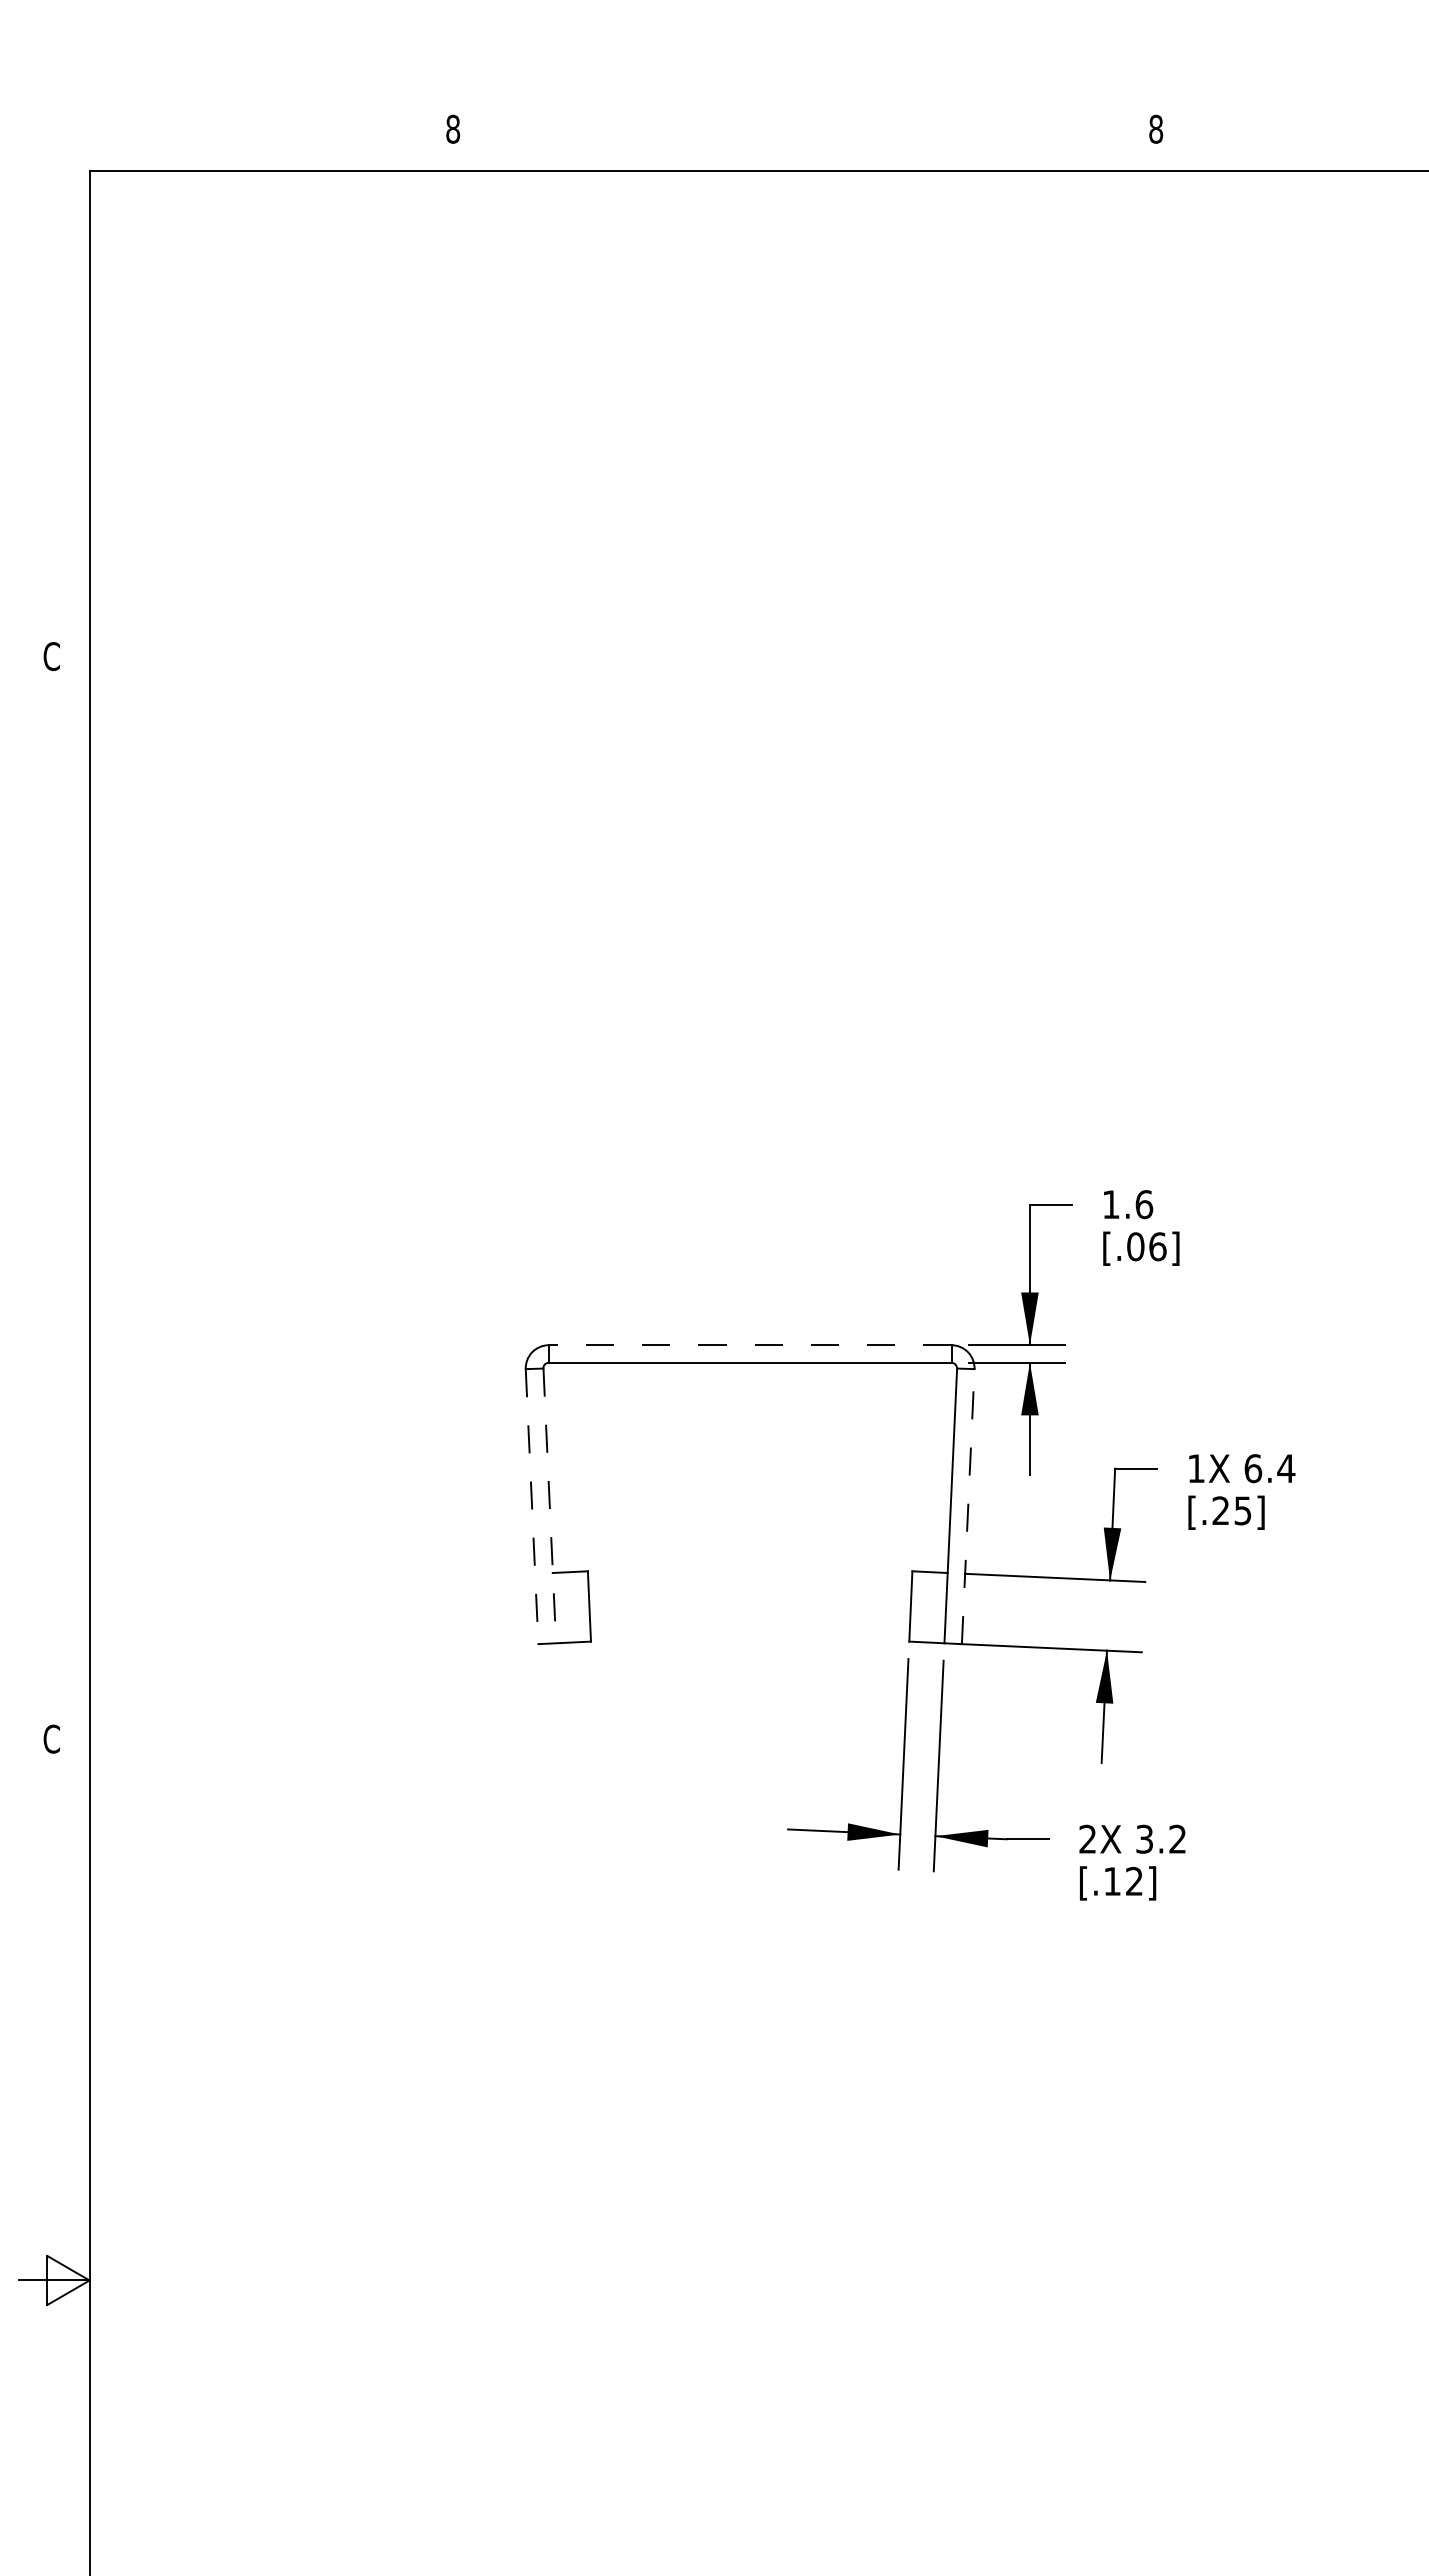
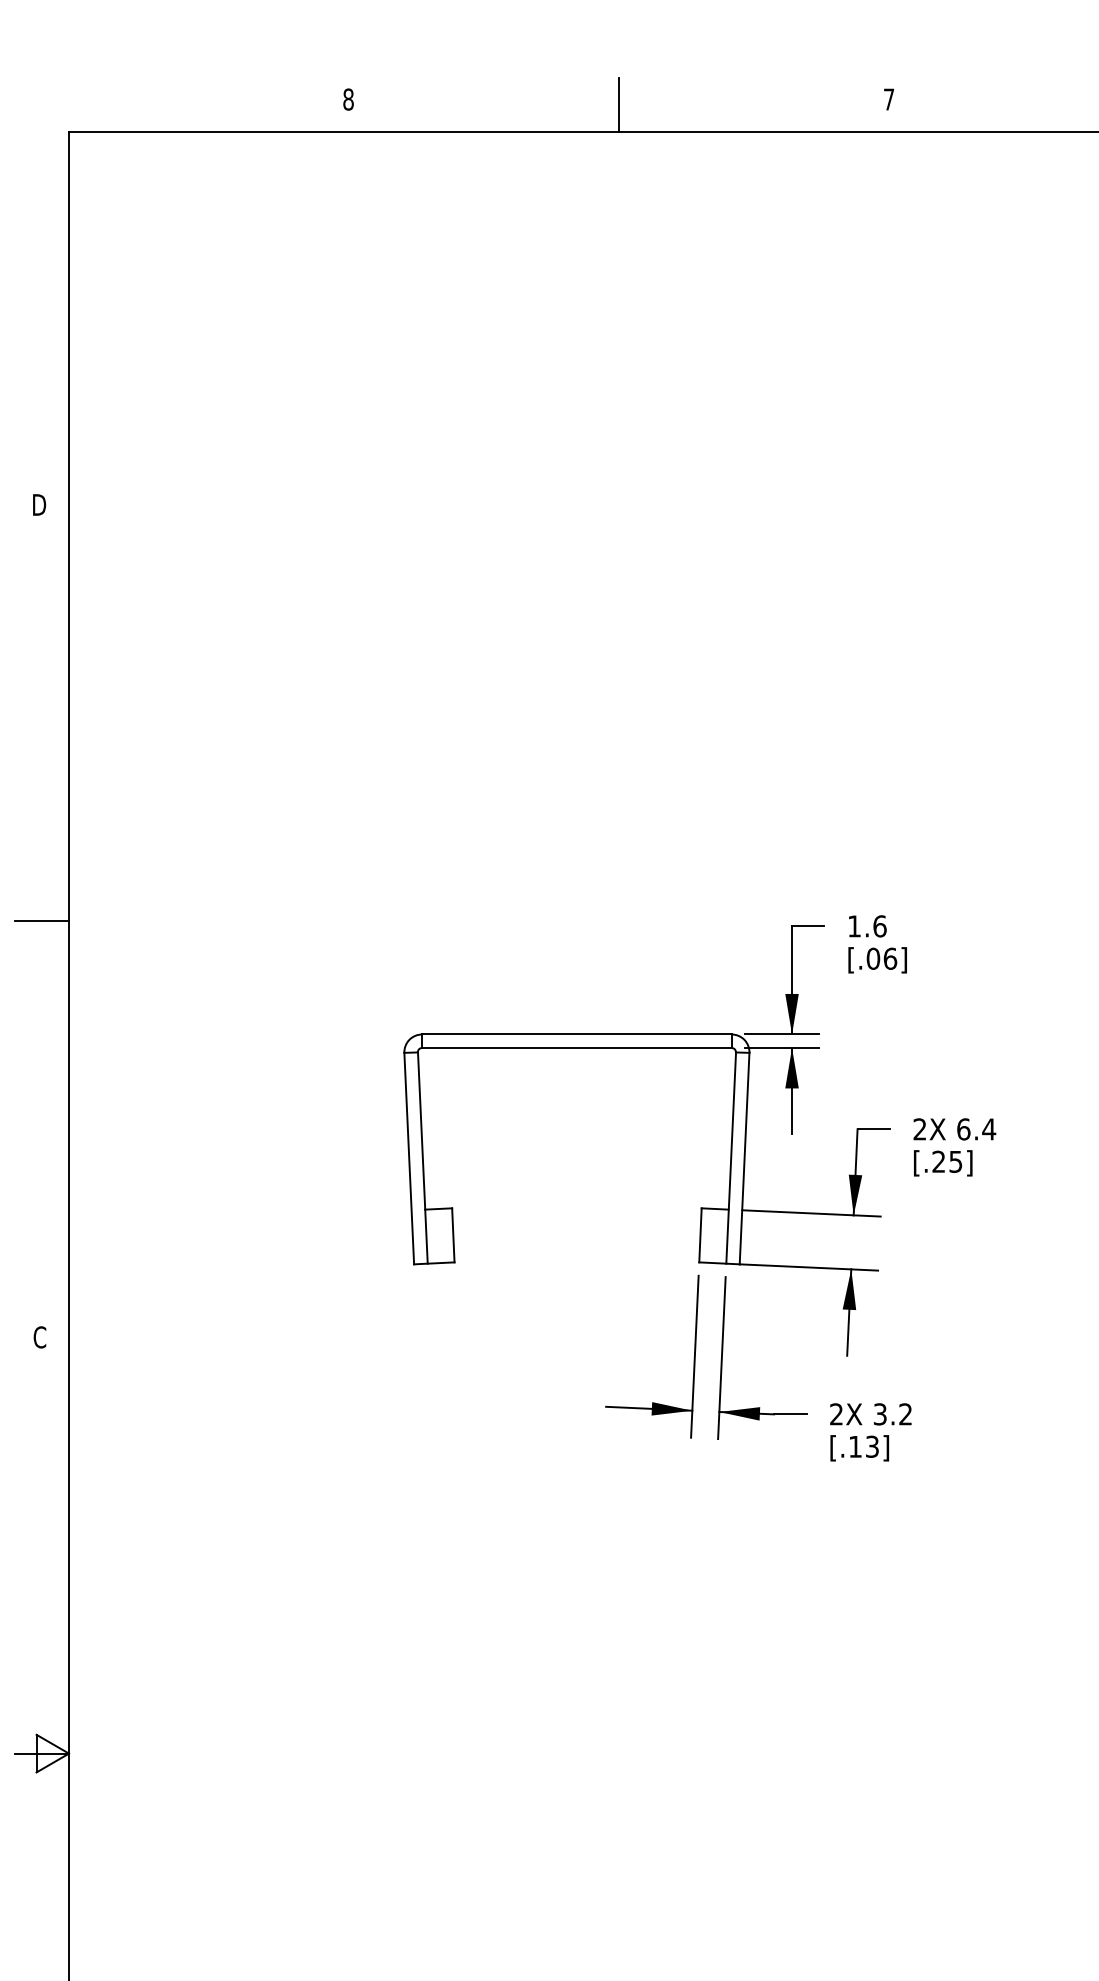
text: (1156, 128) -> (889, 98), 8 -> 7
line: (804, 136) -> (618, 105), added
text: (50, 656) -> (38, 504), C -> D
line: (54, 1197) -> (42, 920), added
line: (749, 1345) -> (576, 1034), dashed -> solid
text: (1196, 1468) -> (920, 1129), 1X -> 2X
line: (549, 1505) -> (422, 1157), dashed -> solid
line: (532, 1506) -> (409, 1158), dashed -> solid
line: (968, 1506) -> (744, 1158), dashed -> solid
text: (1134, 1881) -> (872, 1446), [.12] -> [.13]

